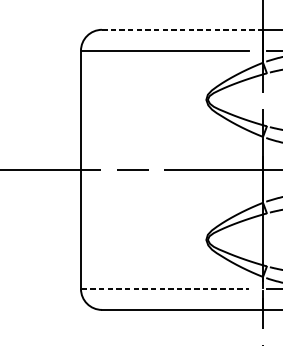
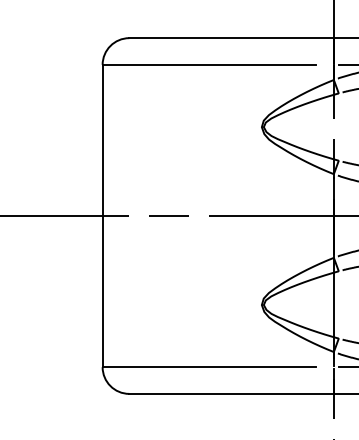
line: (183, 30) -> (232, 38), dashed -> solid
line: (165, 289) -> (210, 367), dashed -> solid

